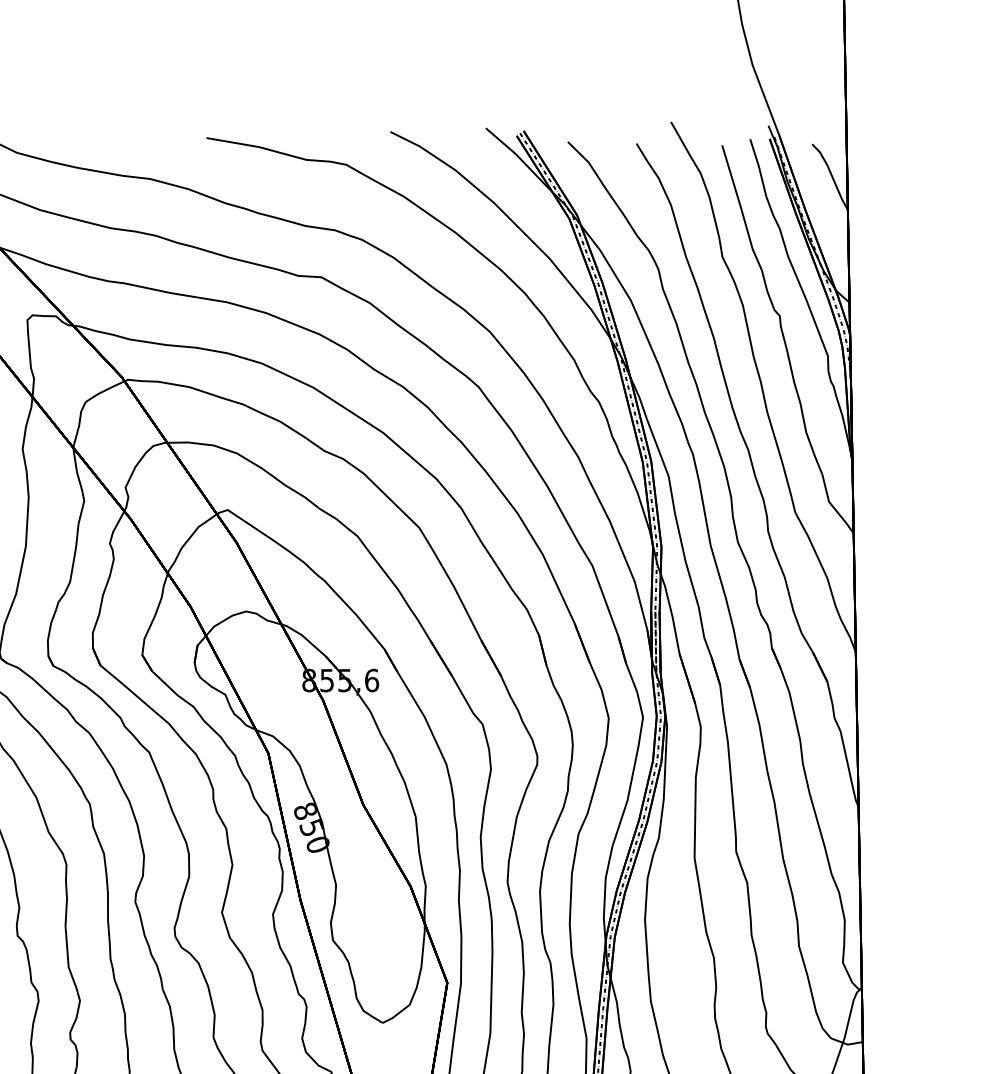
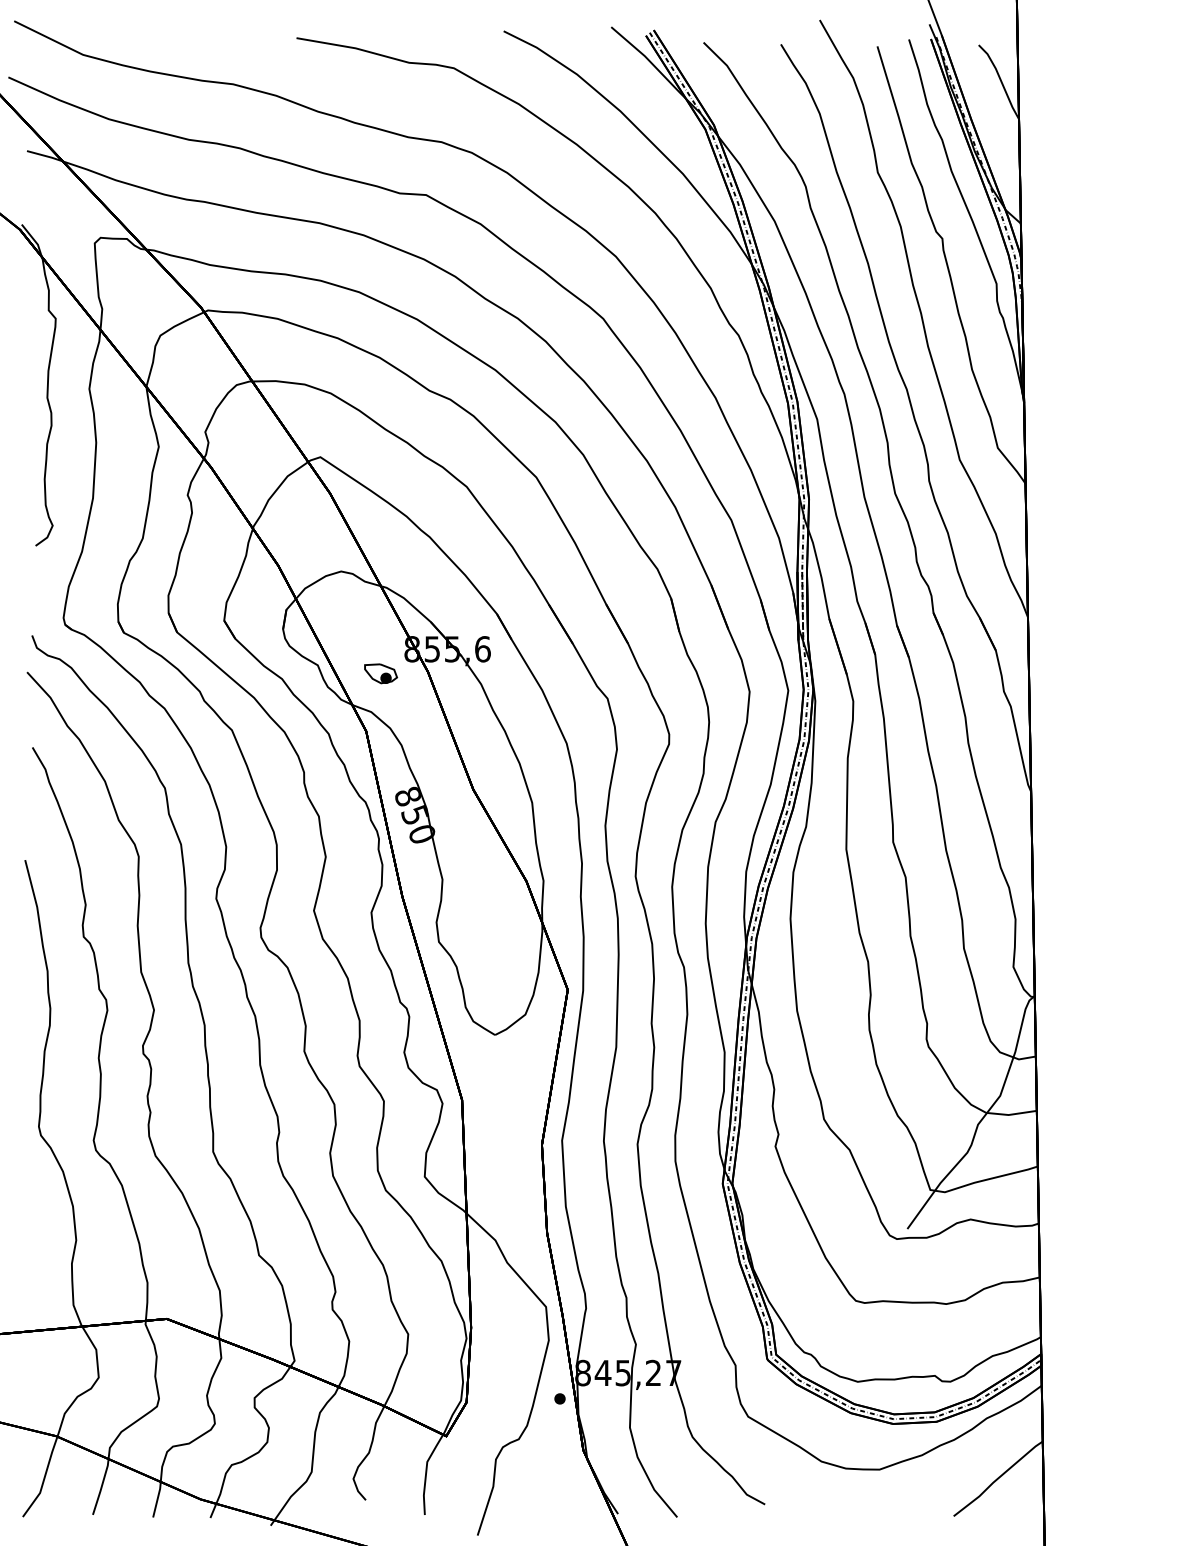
part: (281, 702) -> (381, 673), added

